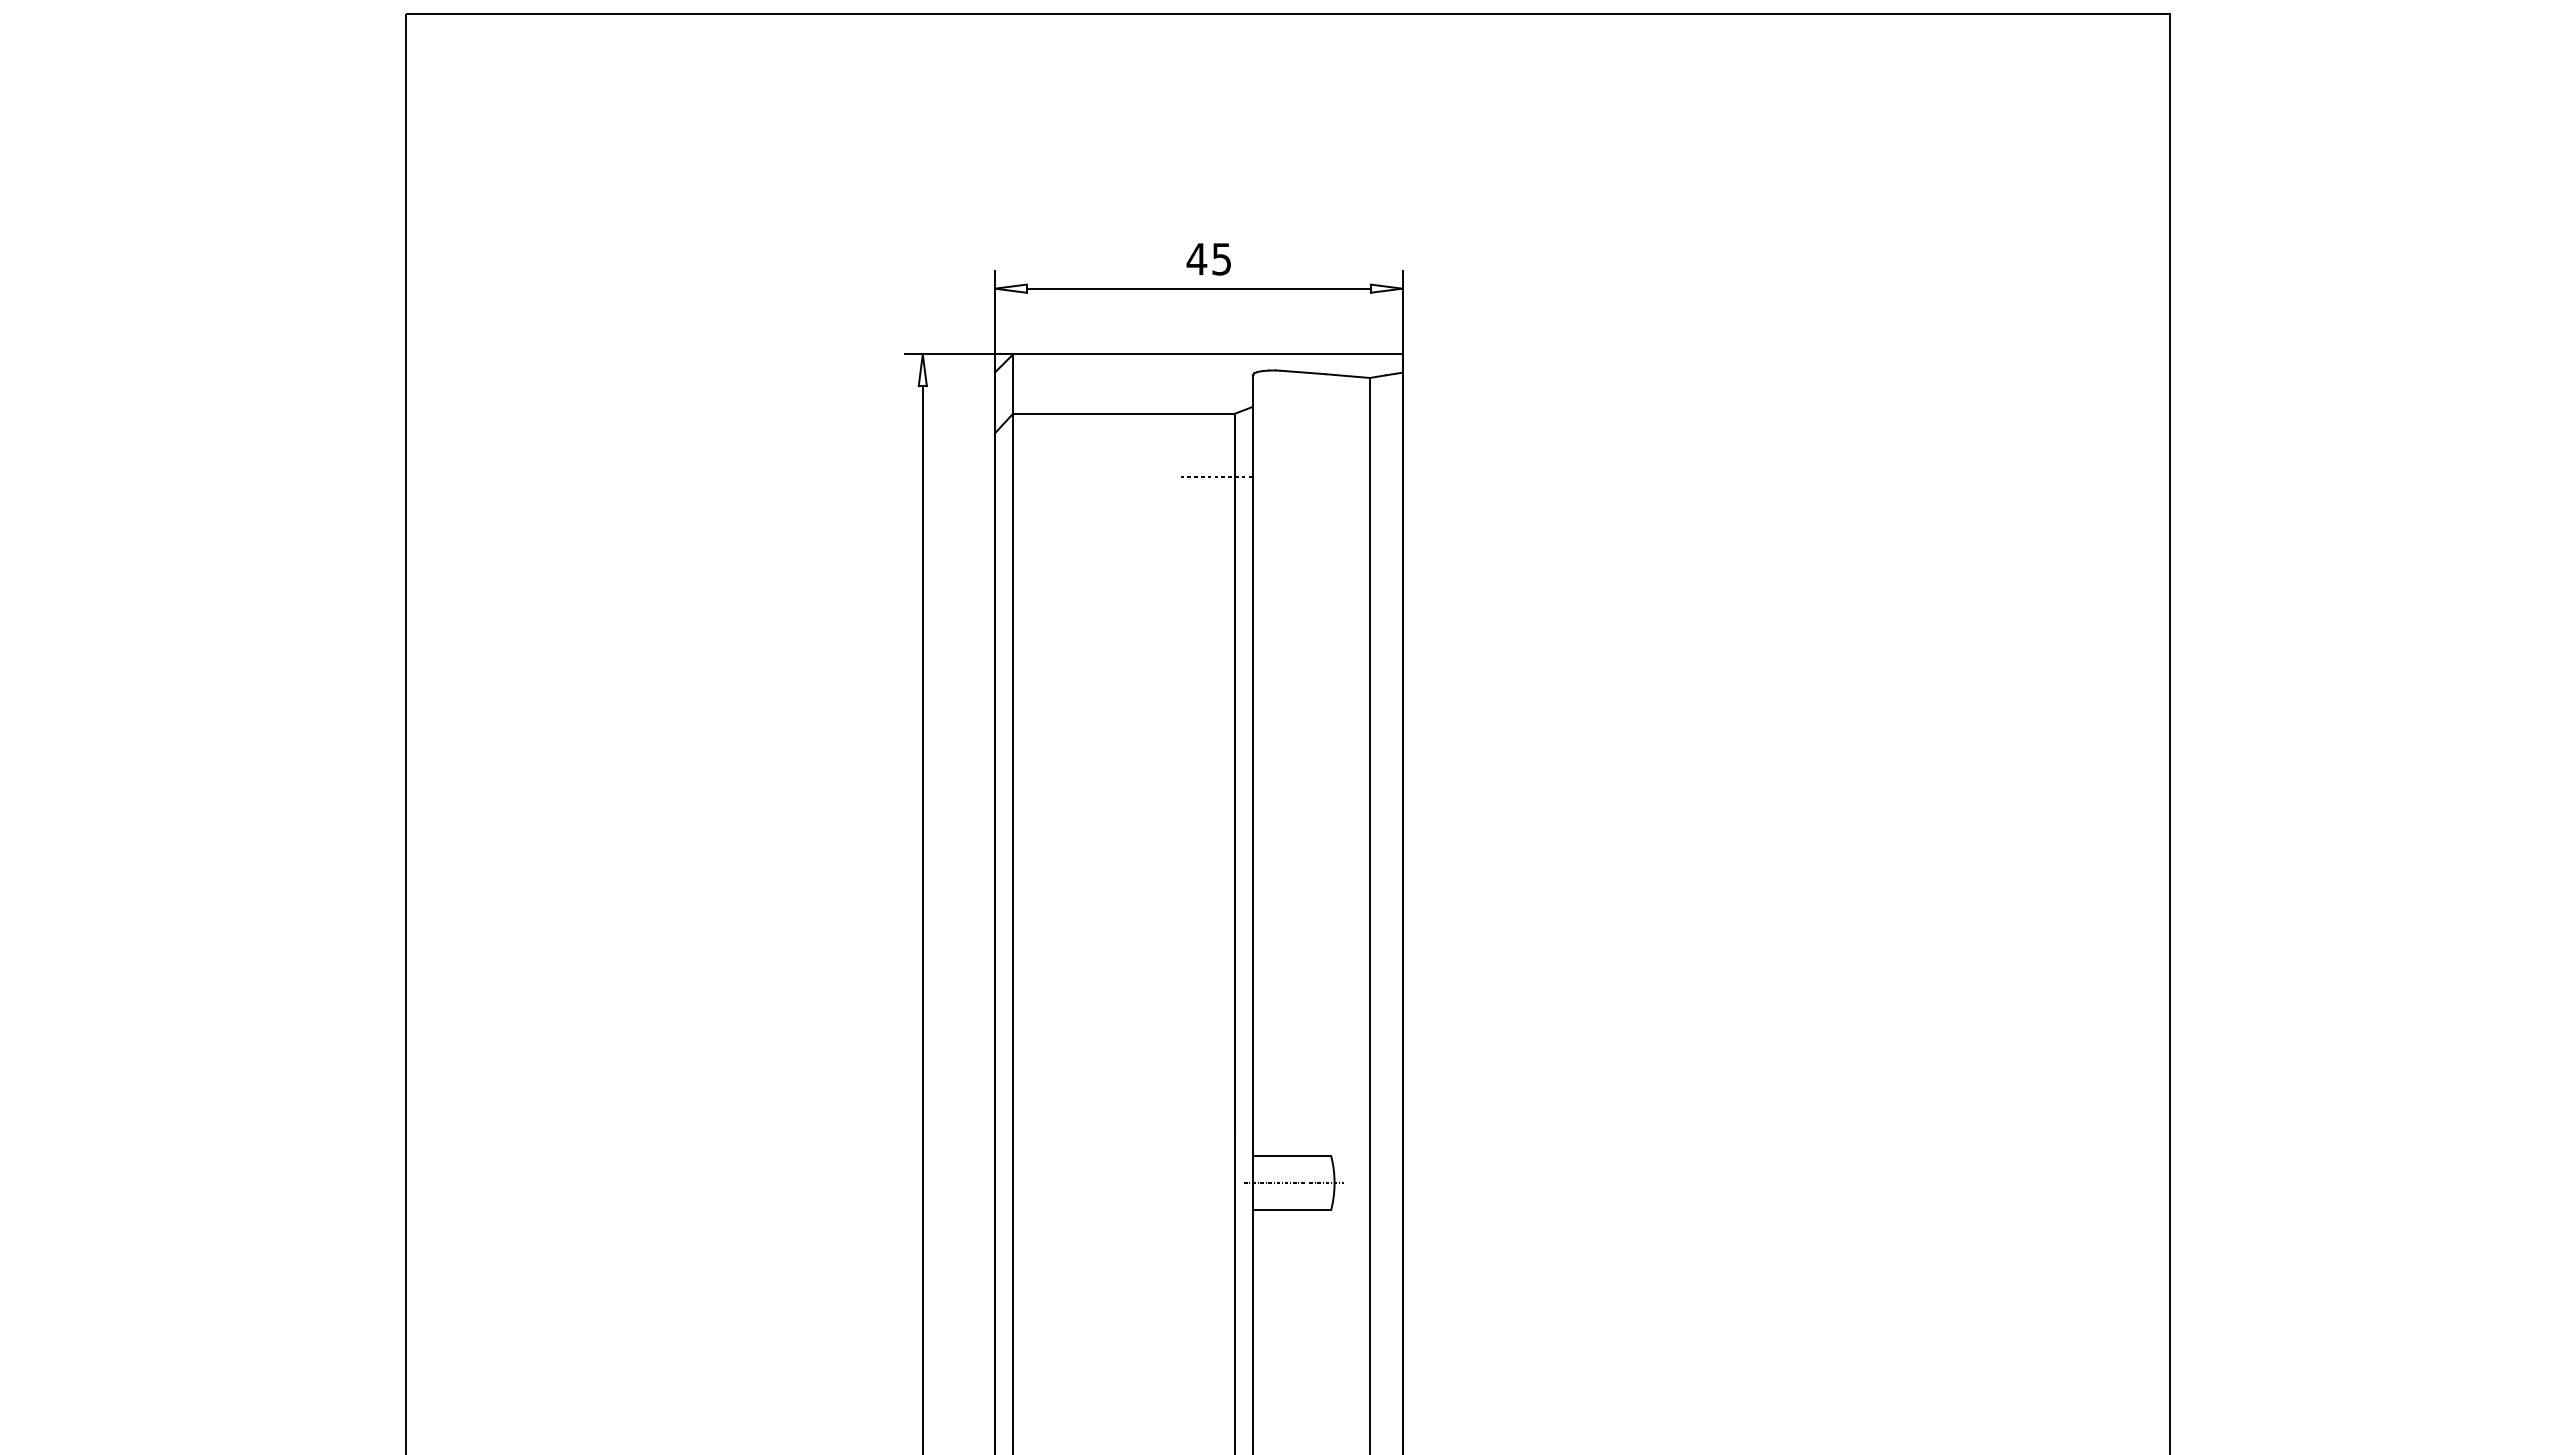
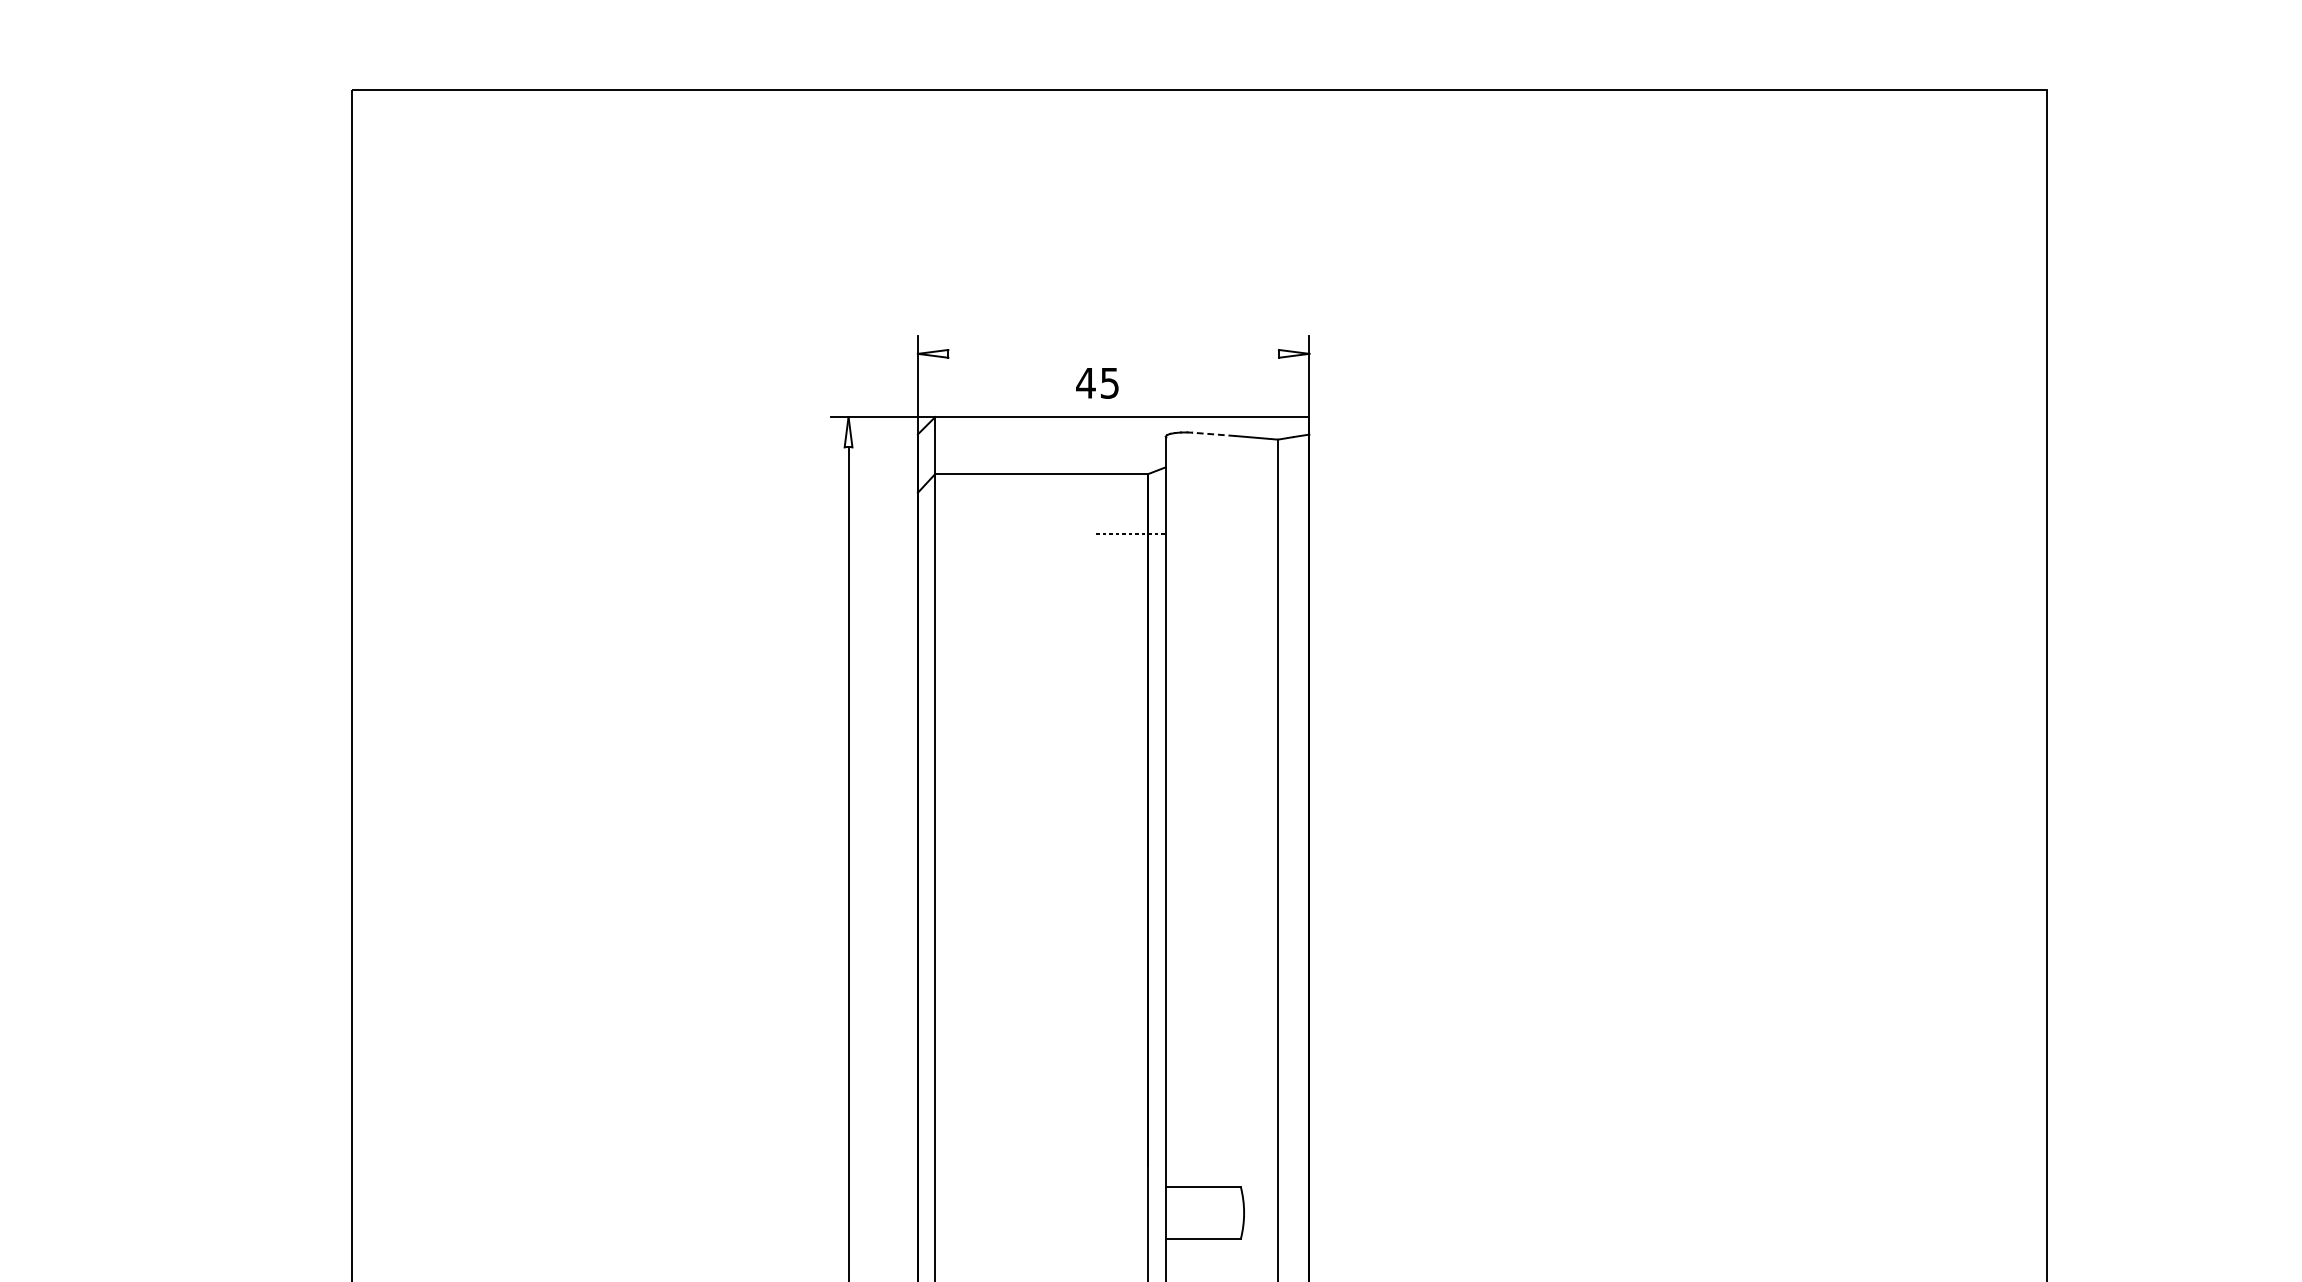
text: (1208, 259) -> (1097, 383), moved
line: (1198, 288) -> (1113, 353), removed
line: (1302, 372) -> (1213, 434), solid -> dashed
line: (1293, 1183) -> (1204, 1213), removed

